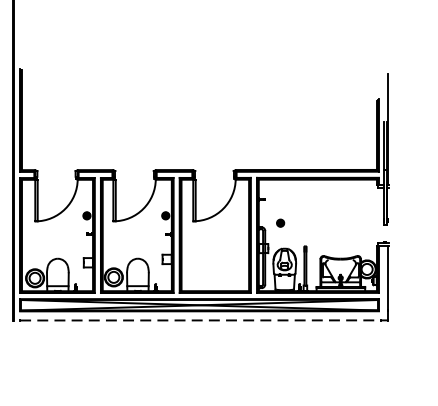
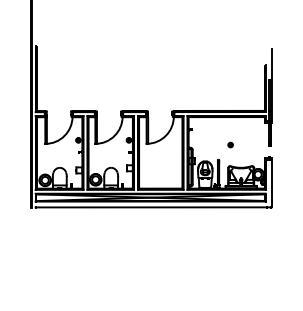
part: (280, 222) -> (230, 144), moved
line: (203, 320) -> (153, 207), dashed -> solid

